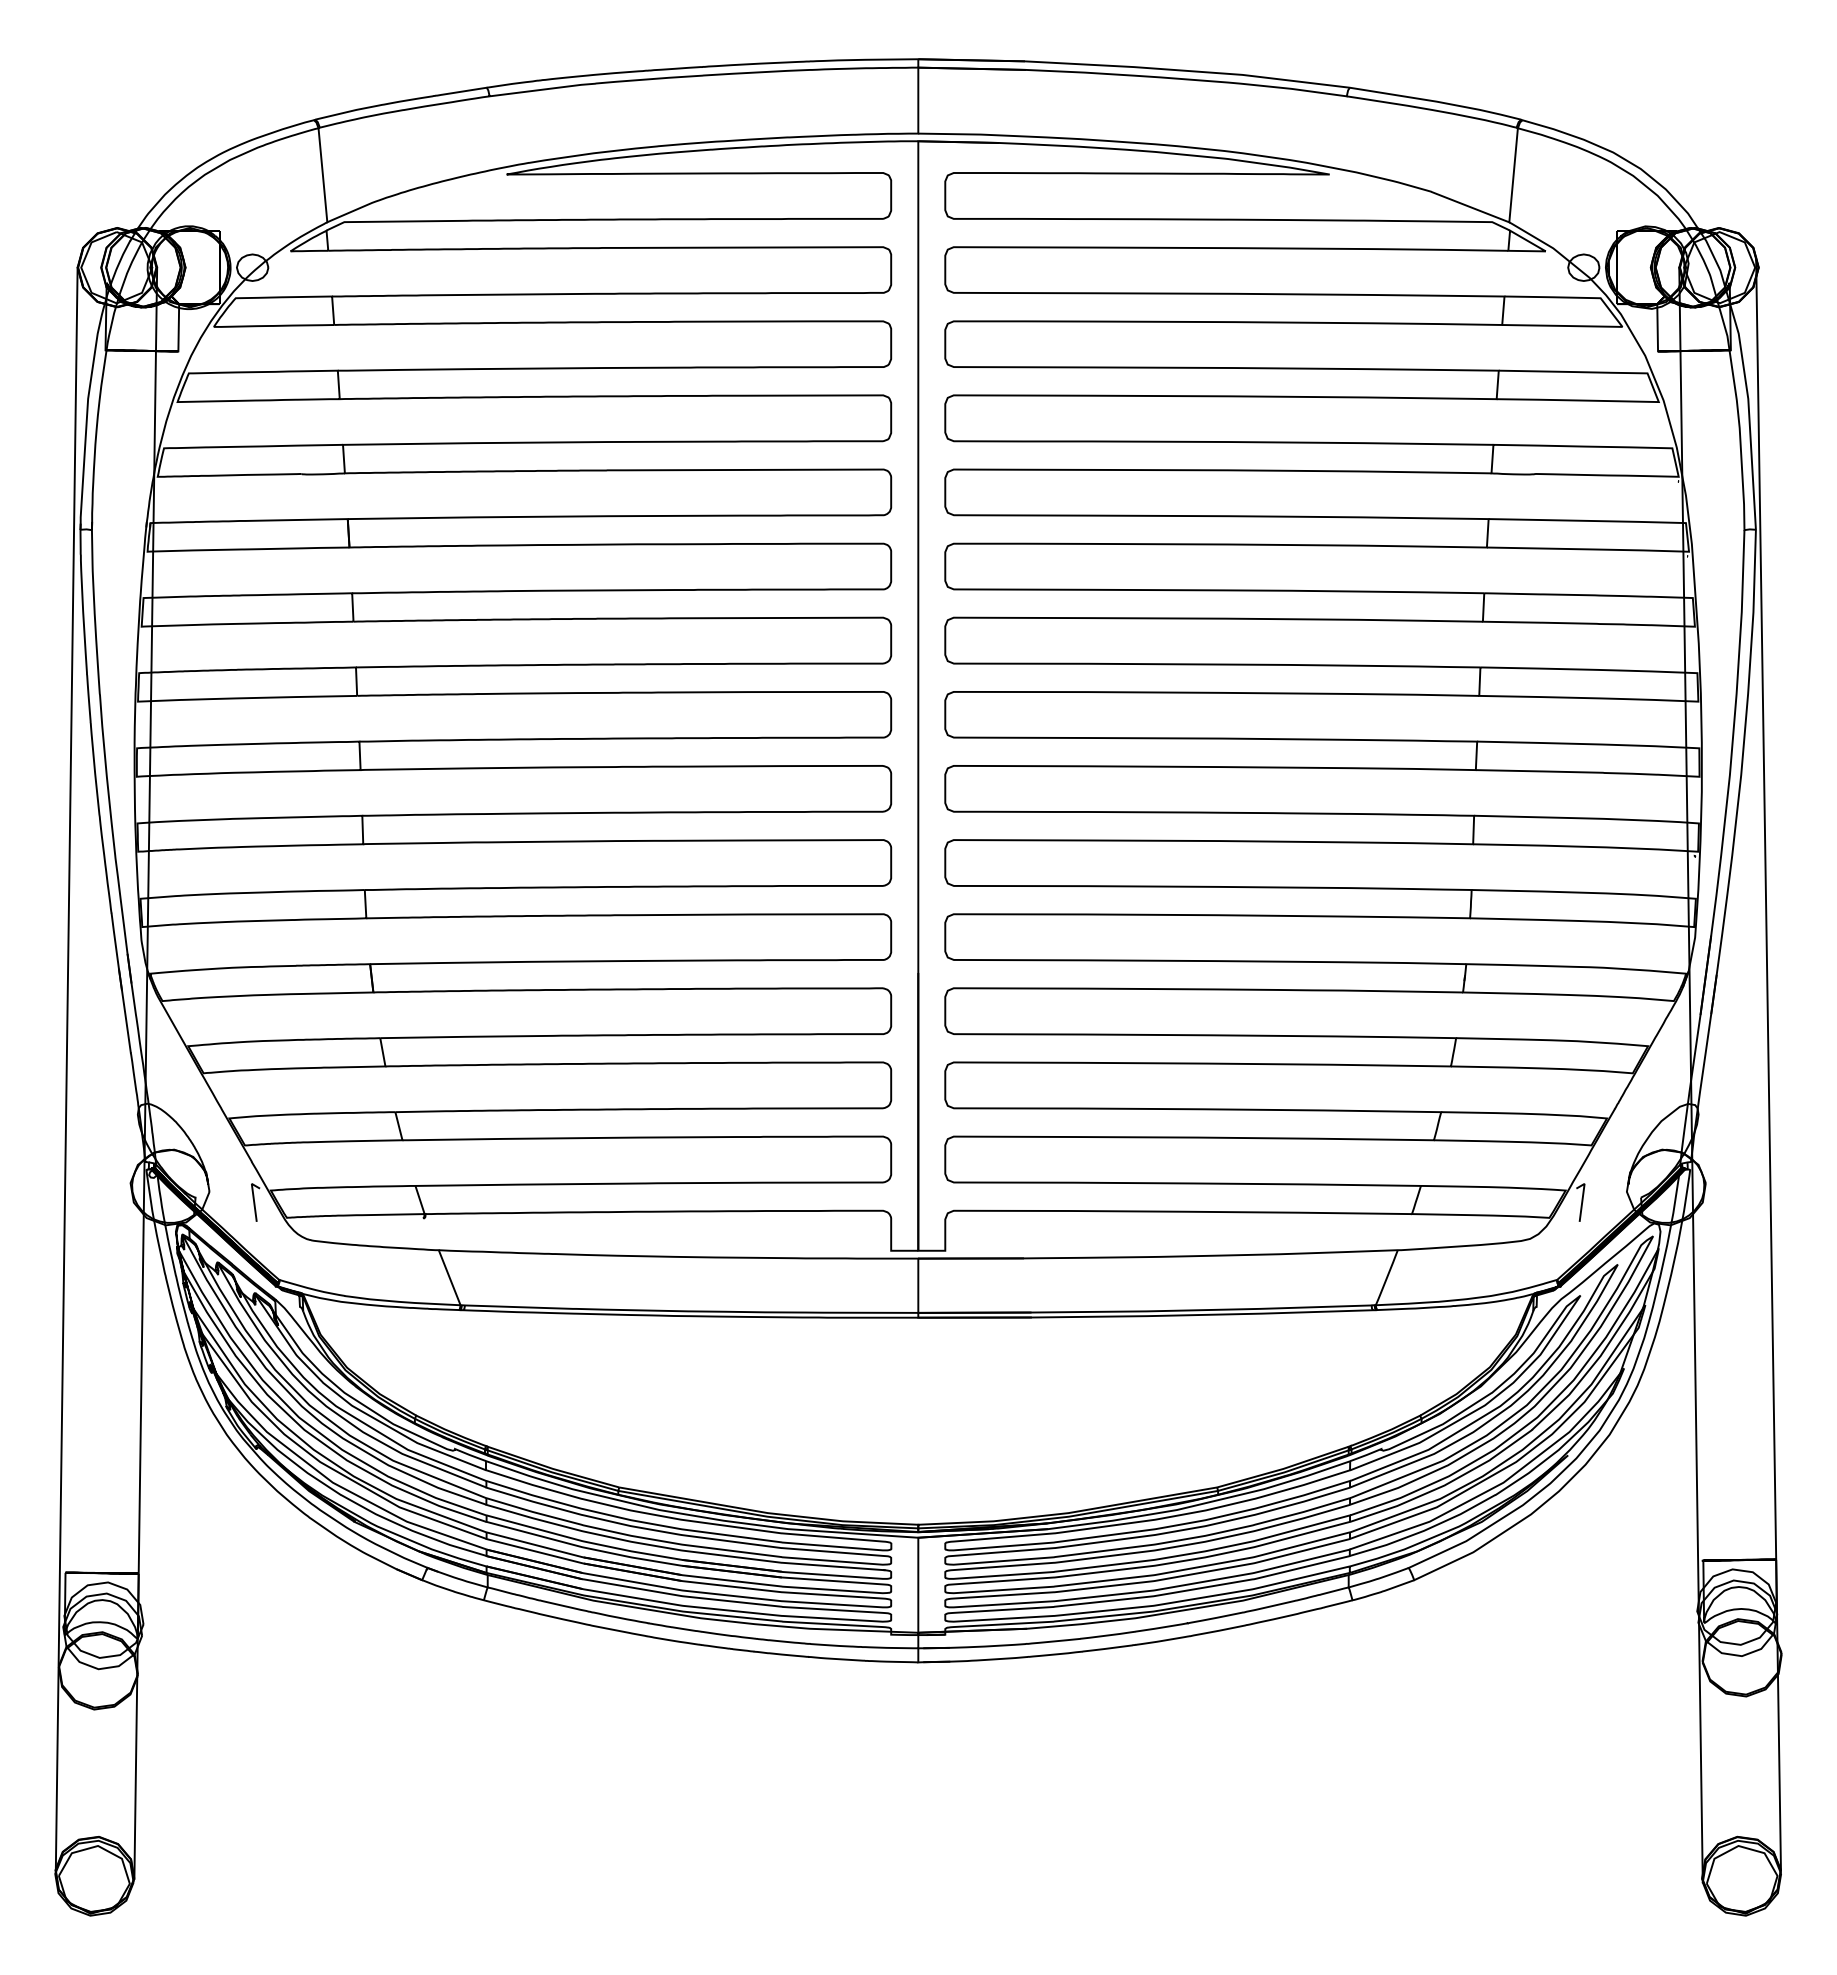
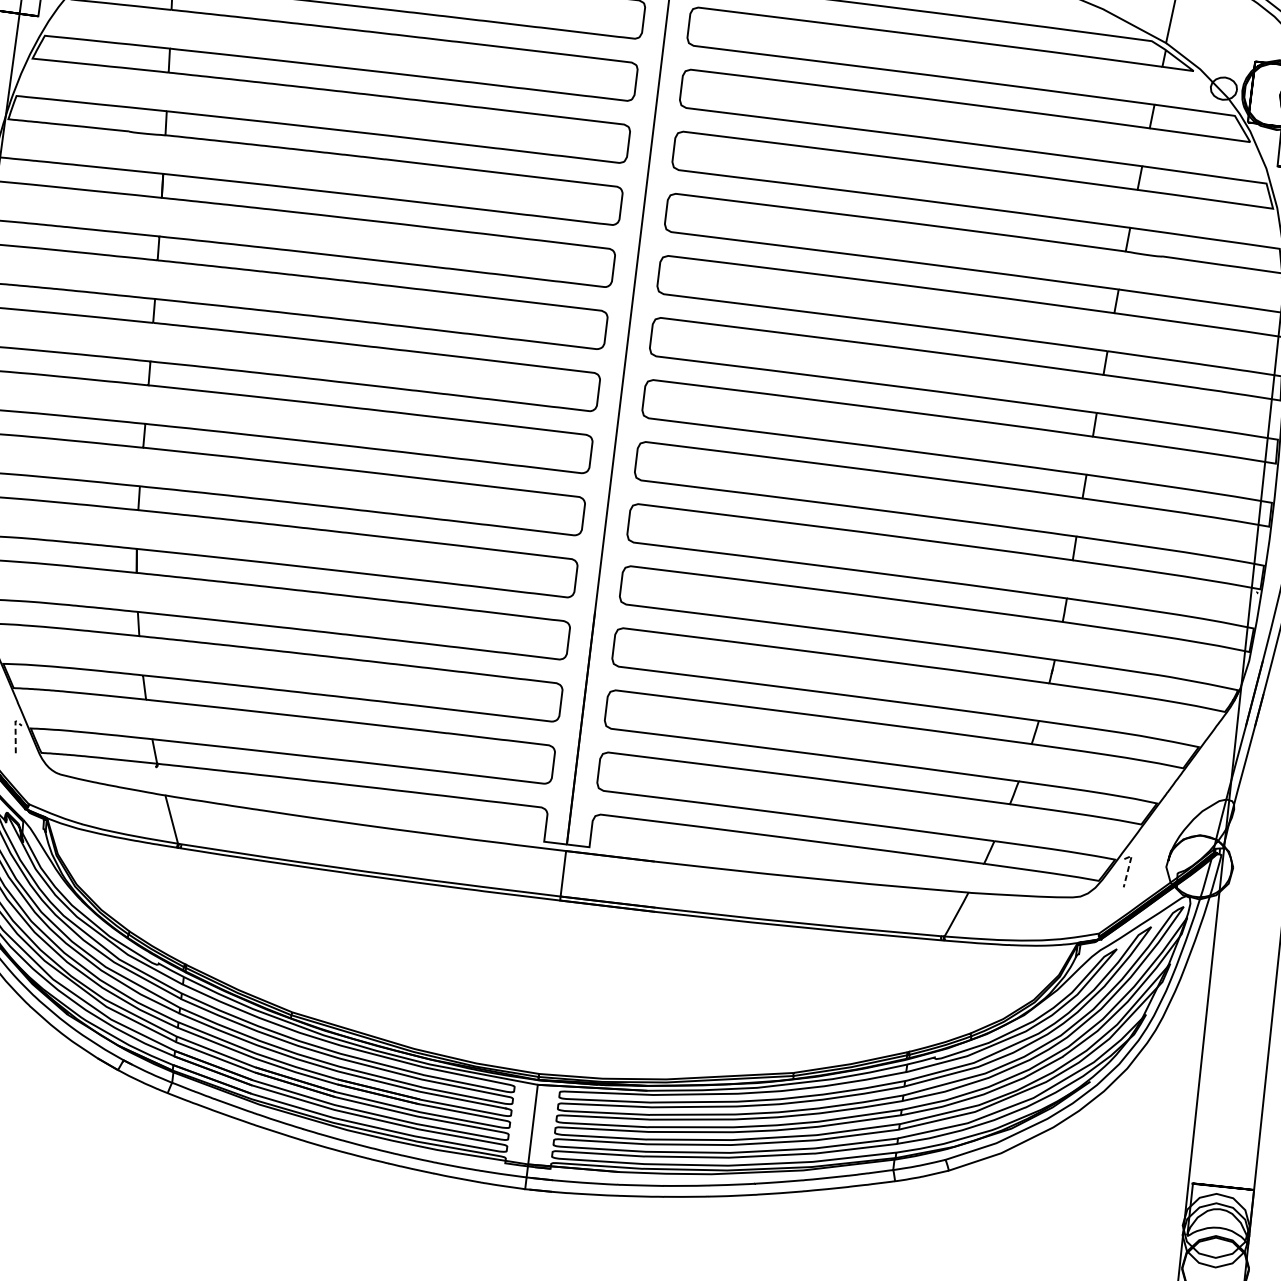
line: (253, 1197) -> (15, 732), solid -> dashed
line: (1582, 1197) -> (1128, 867), solid -> dashed

